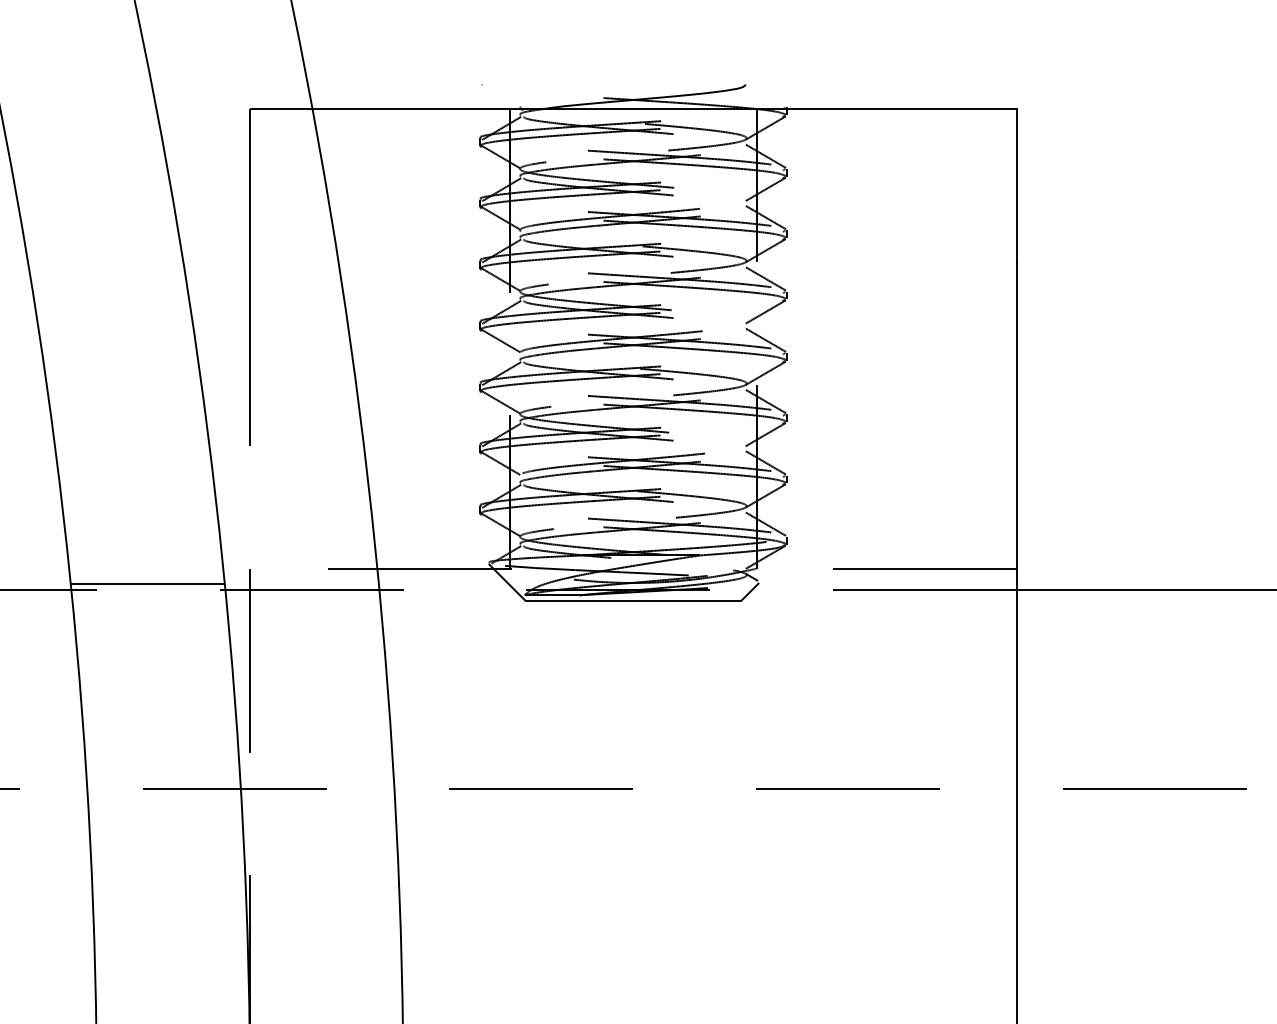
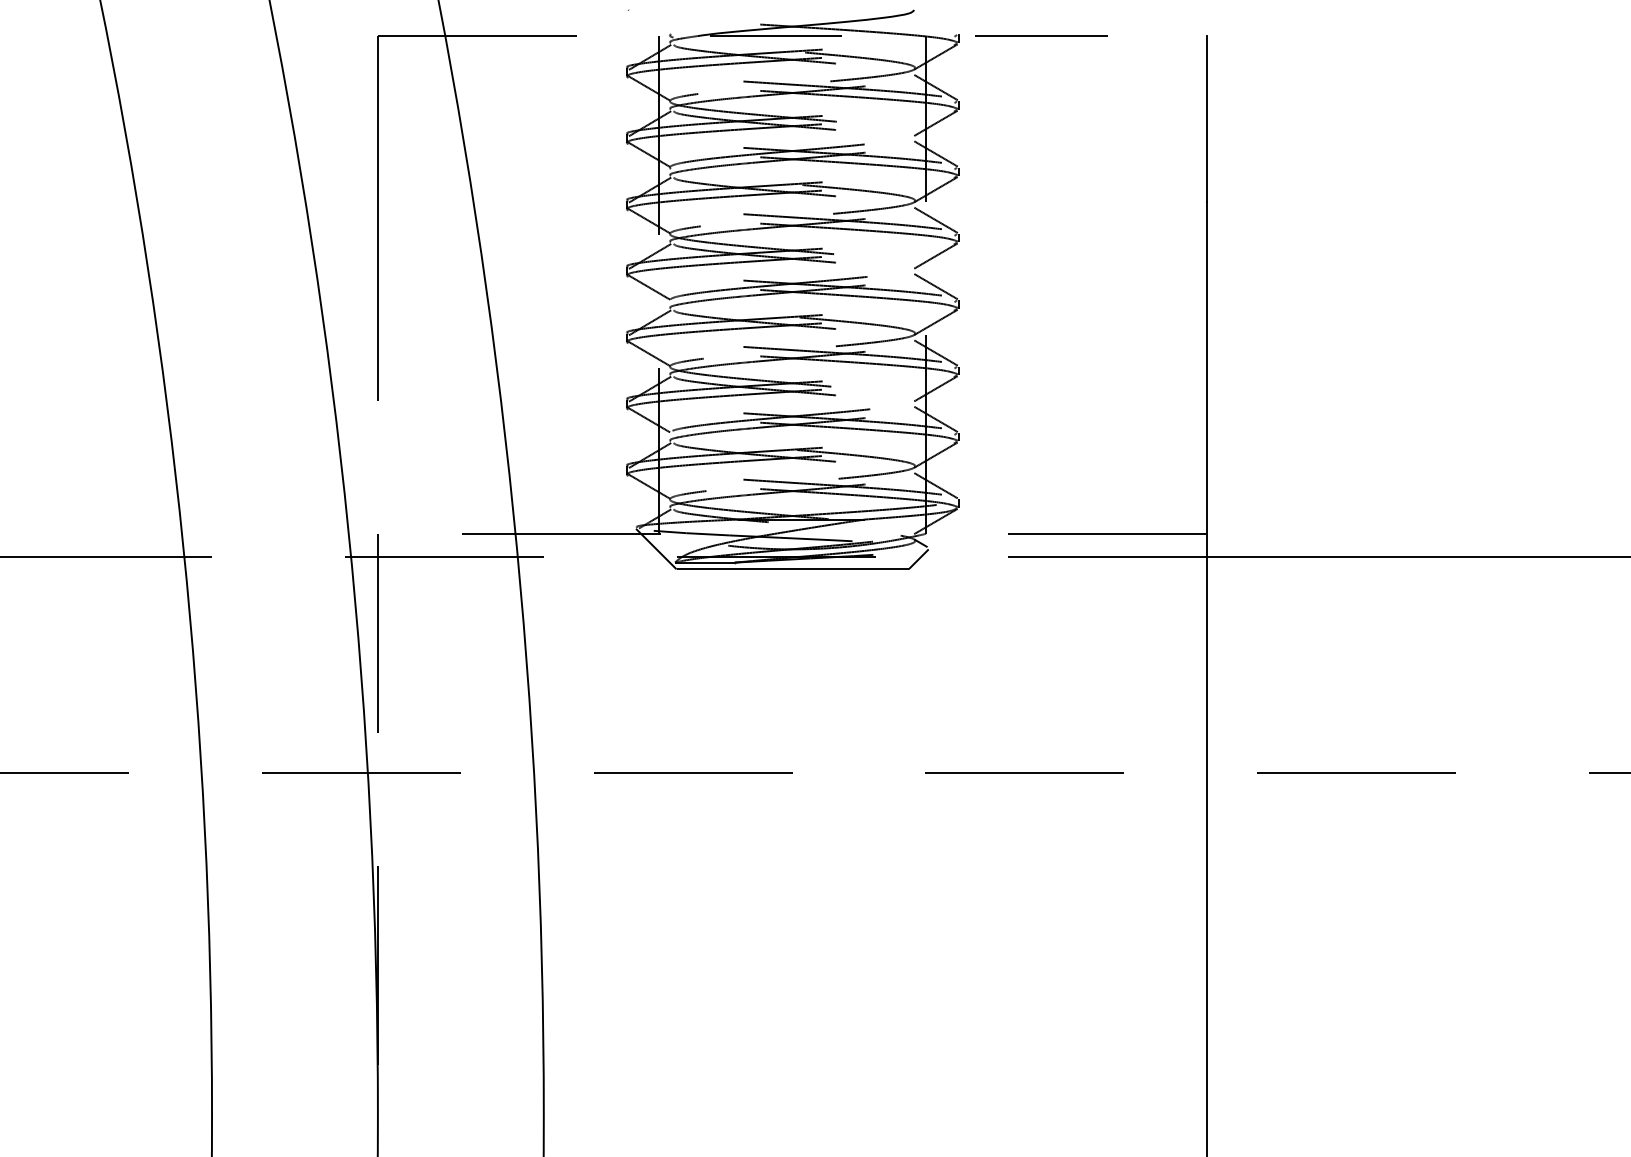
line: (663, 109) -> (825, 36), solid -> dashed
line: (148, 584) -> (267, 550), removed

